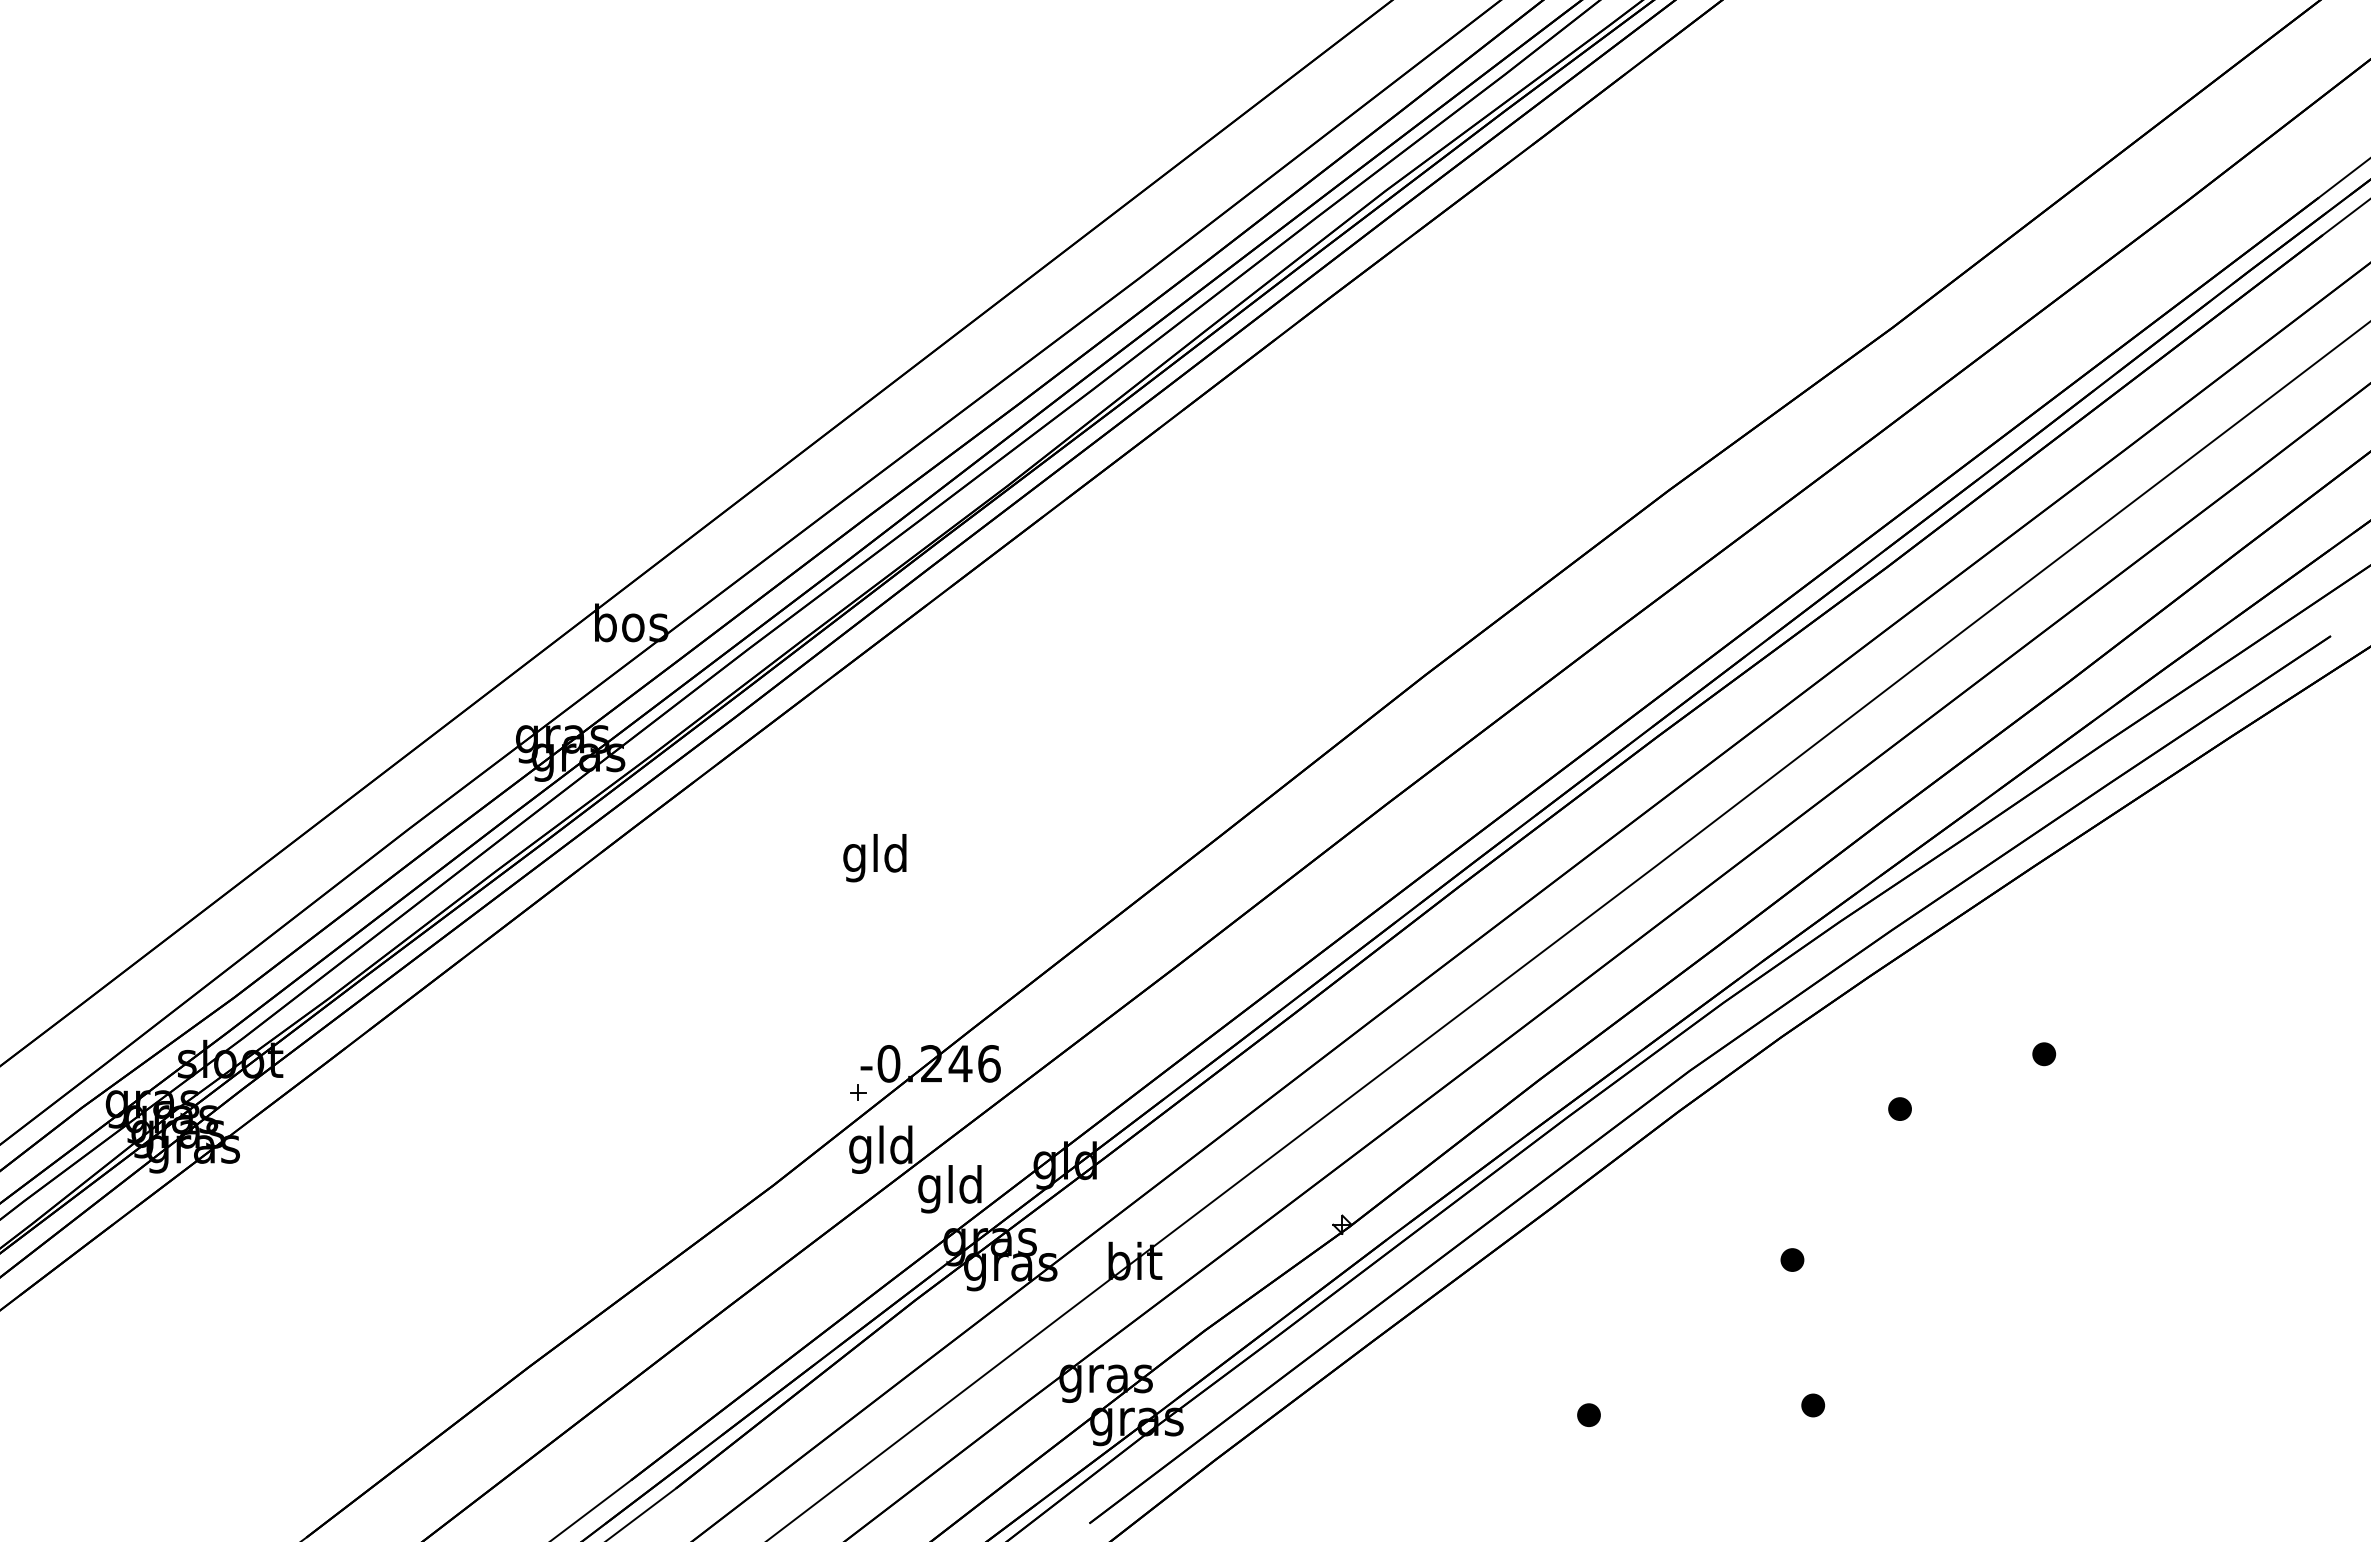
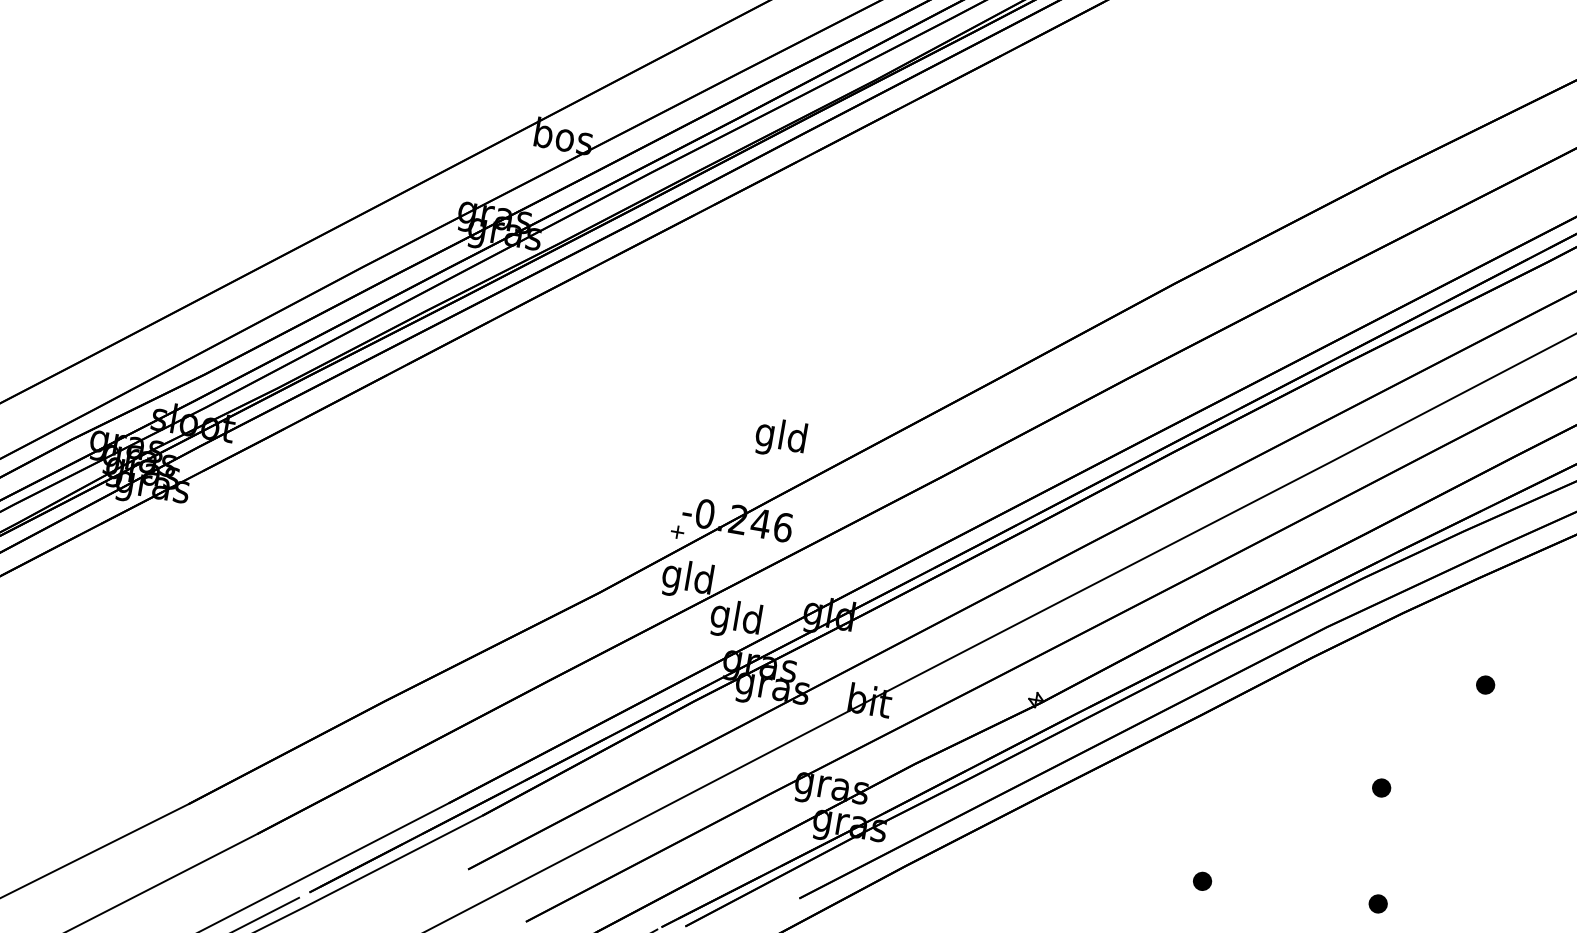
text: (874, 858) -> (780, 438), moved

